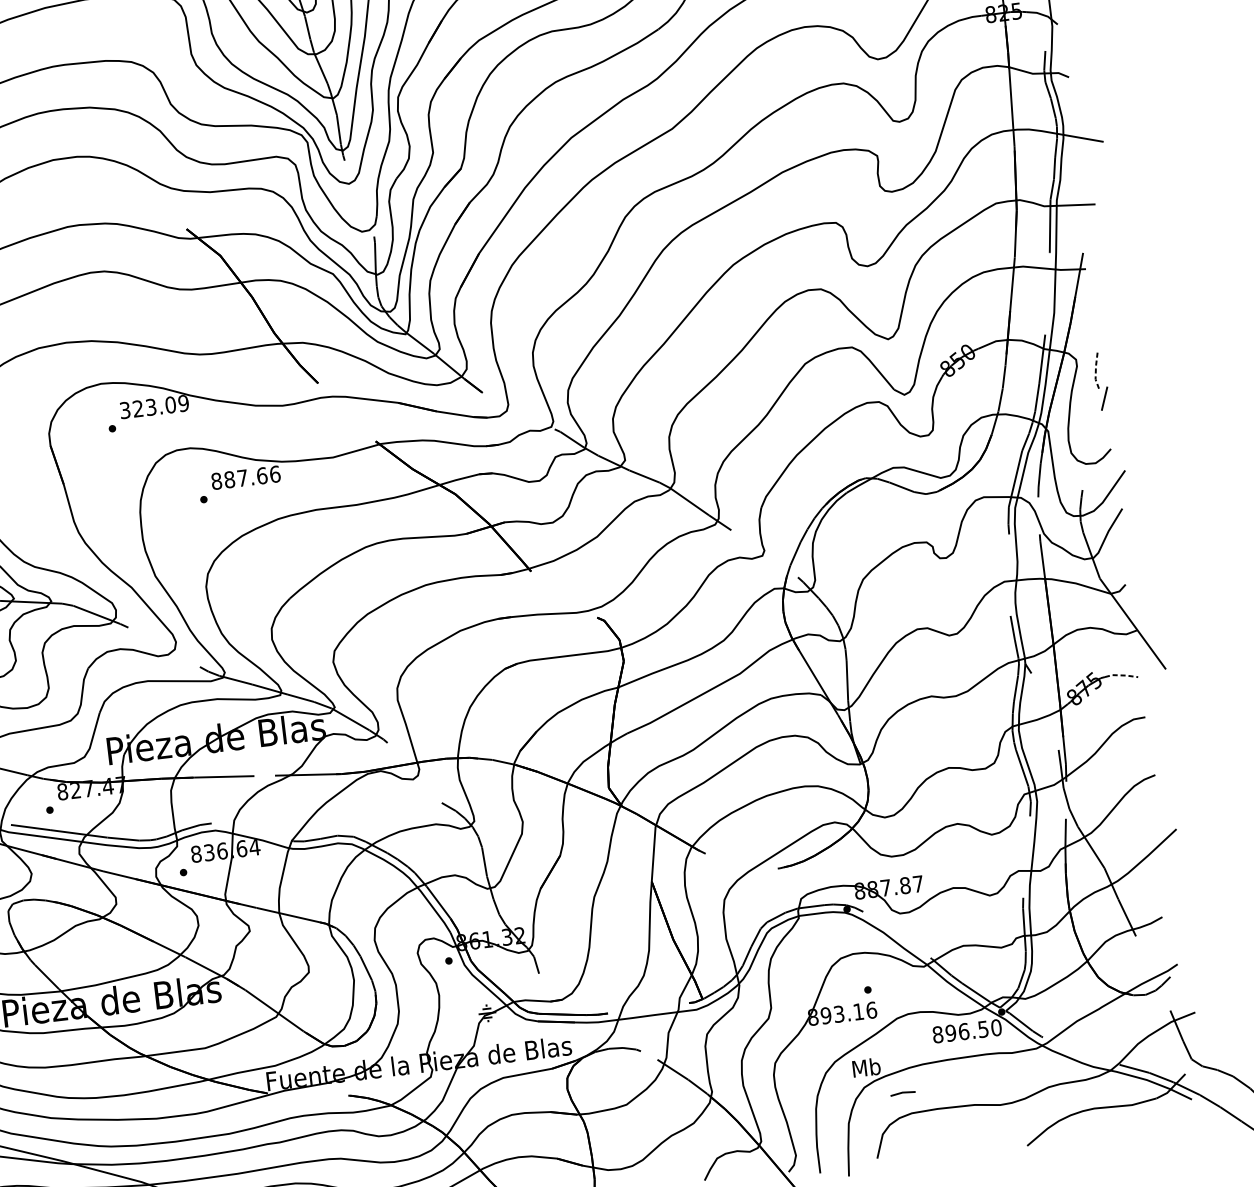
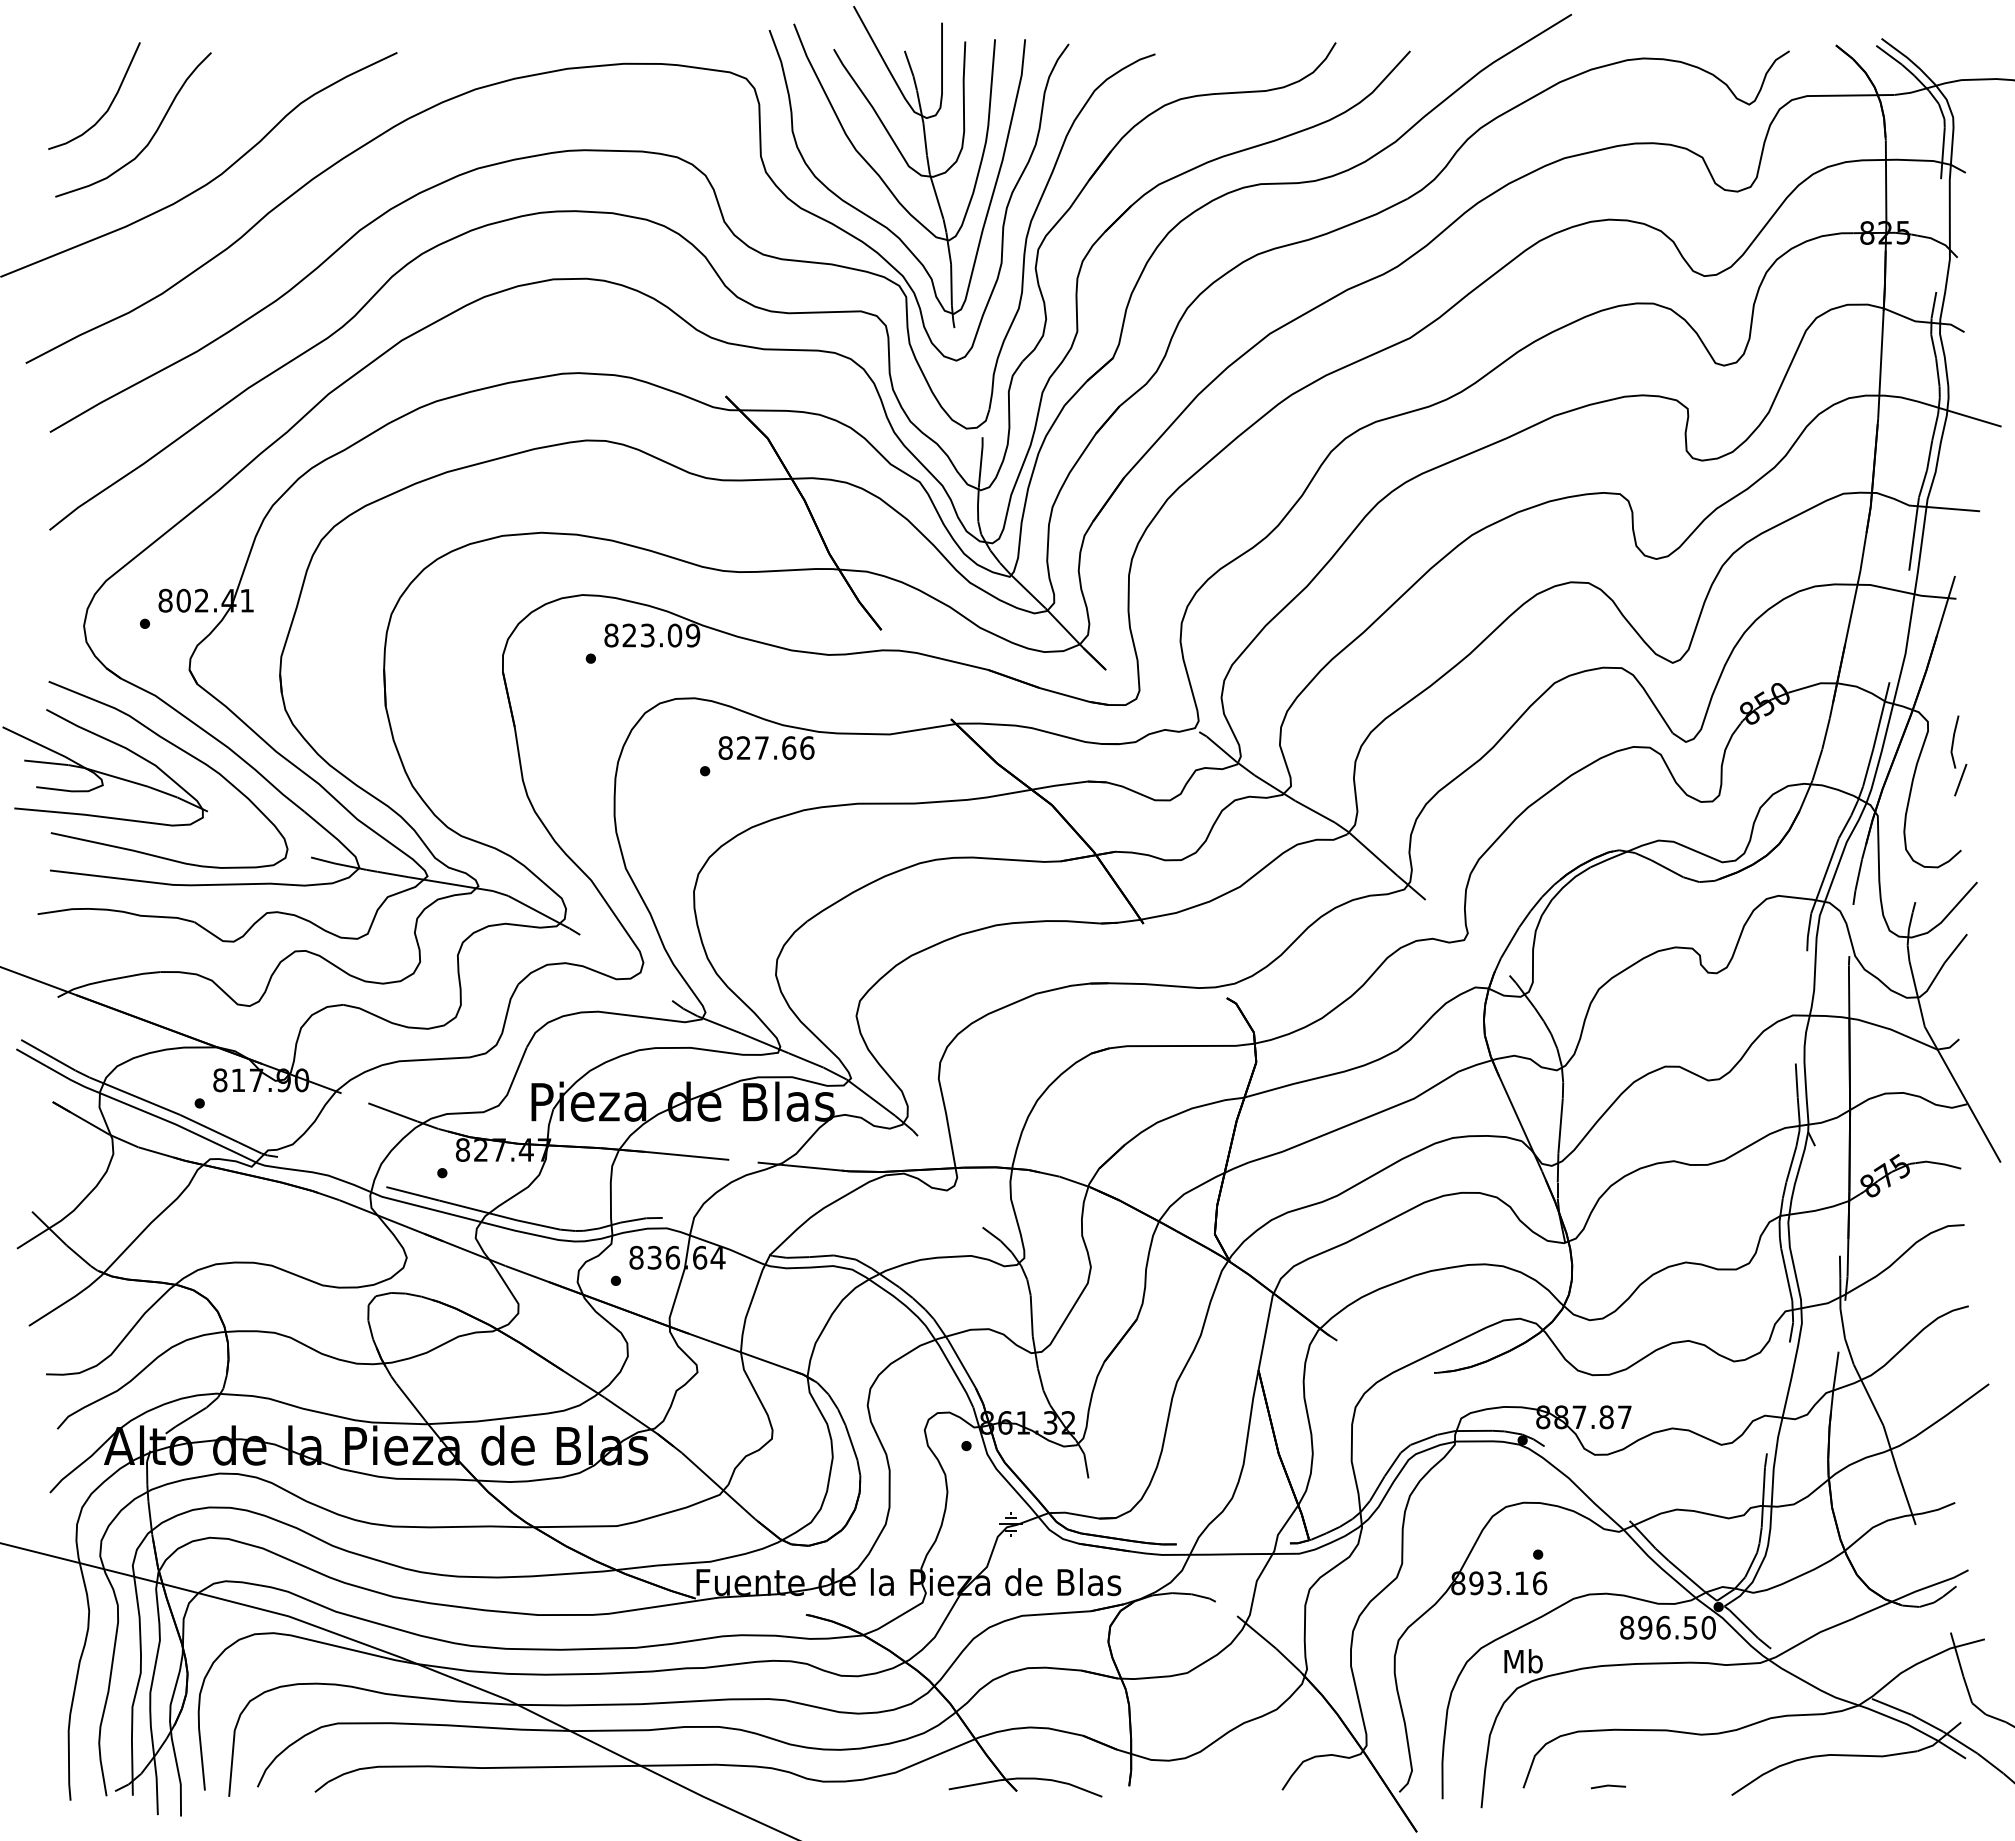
line: (1096, 371) -> (1953, 741), dashed -> solid
text: (125, 410) -> (611, 635), 323.09 -> 823.09
text: (229, 479) -> (743, 747), 887.66 -> 827.66
line: (1121, 675) -> (1938, 1163), dashed -> solid
line: (903, 1093) -> (1608, 1786), moved

